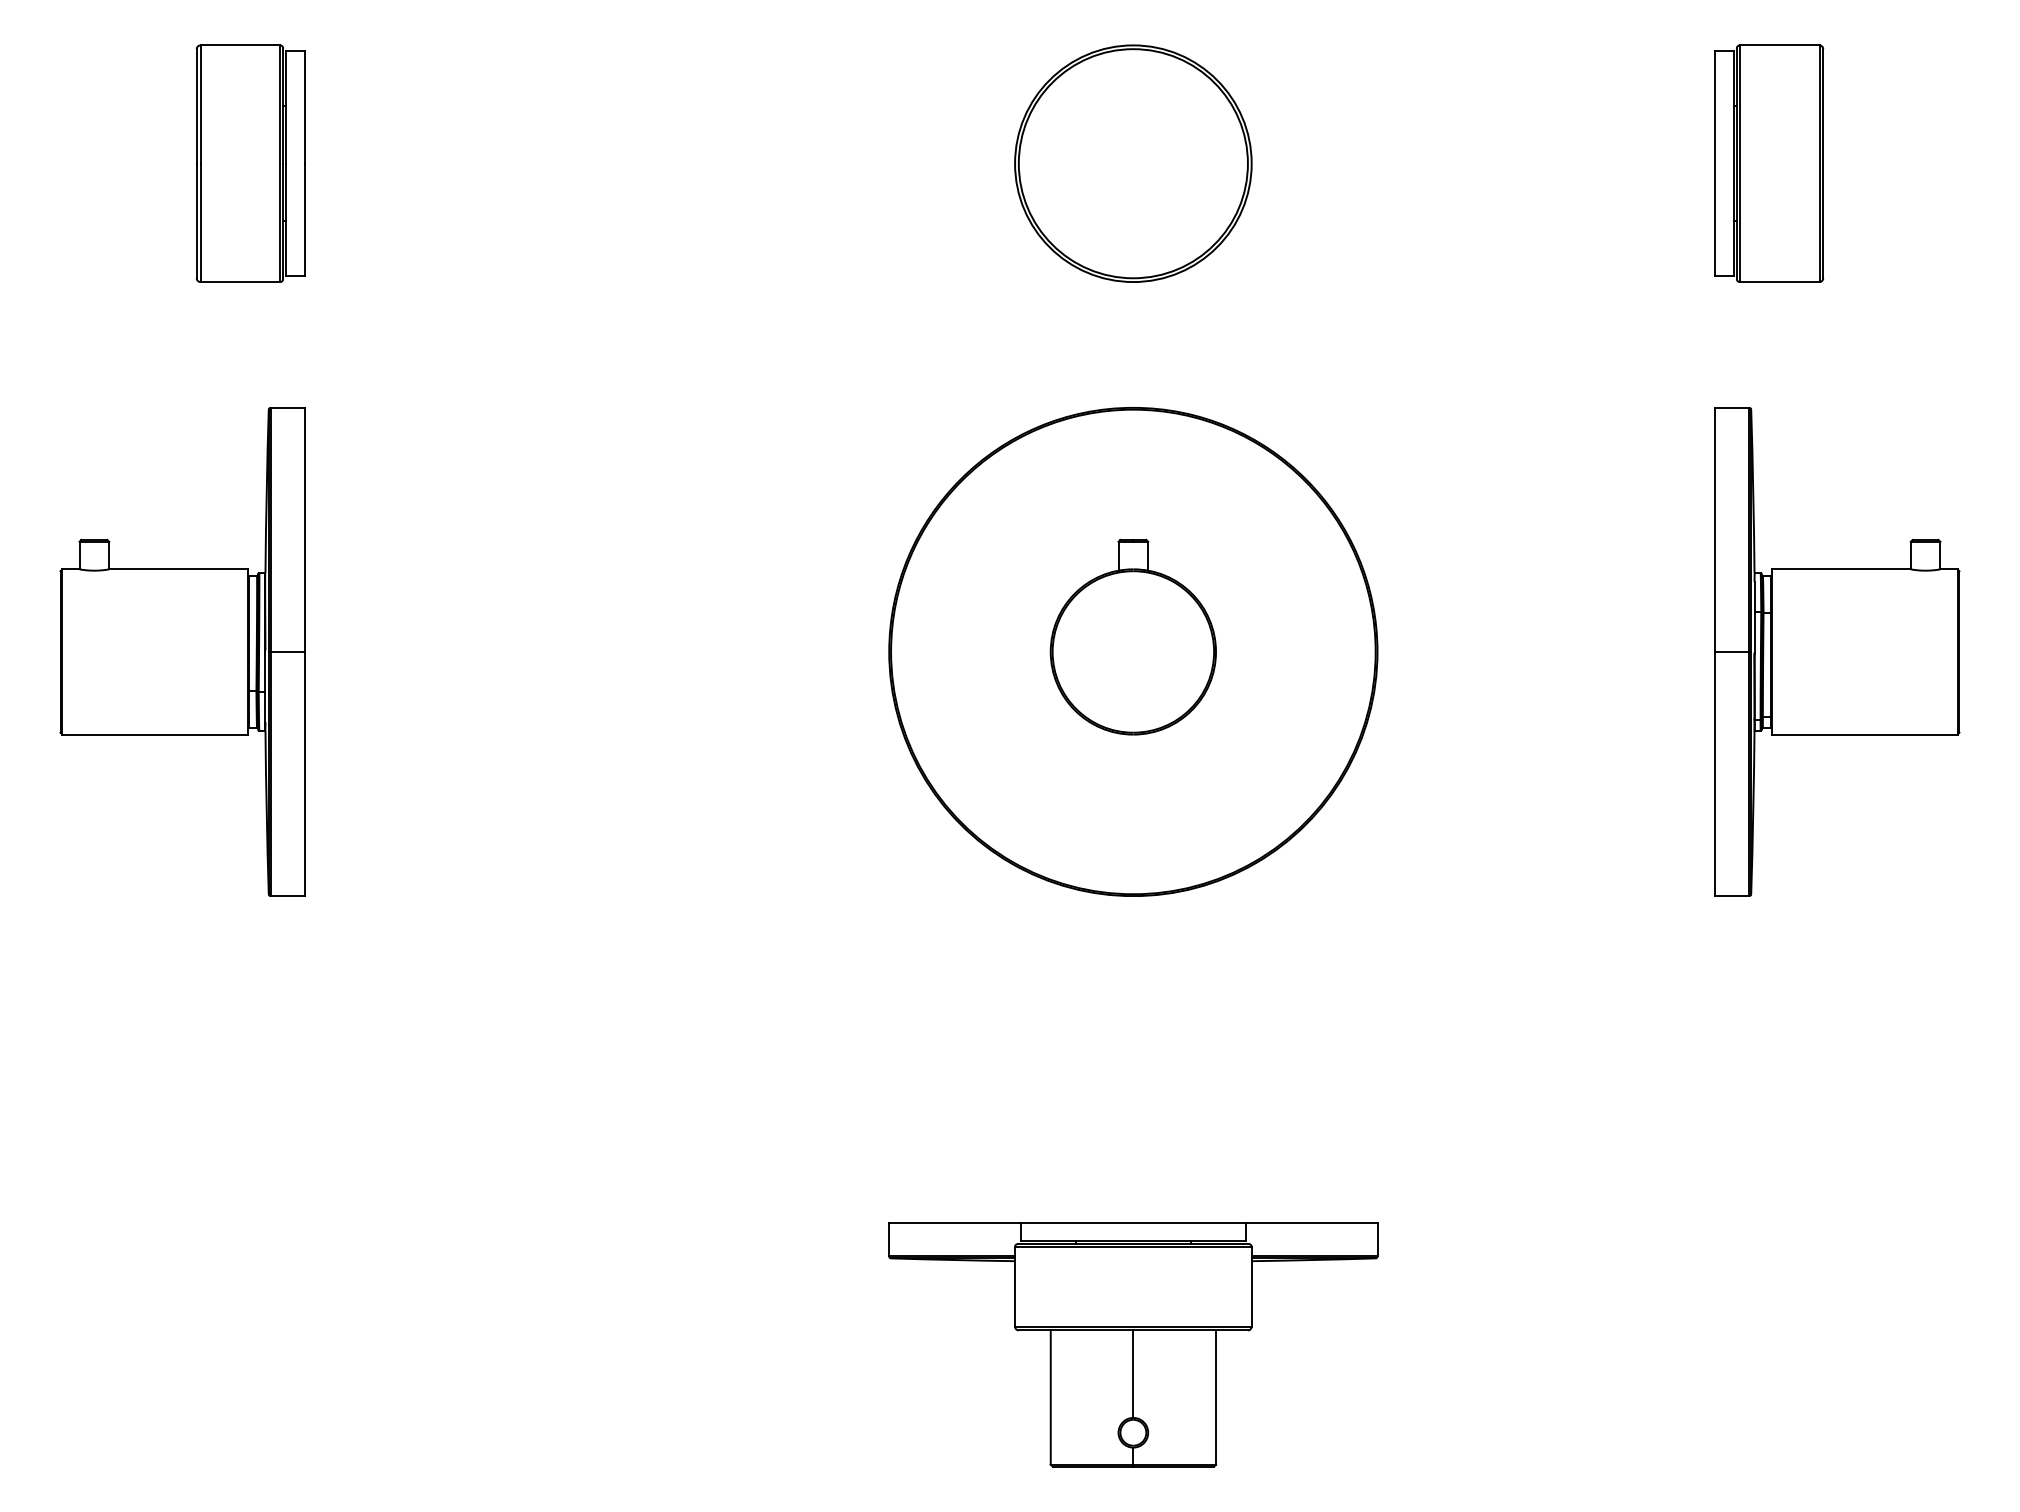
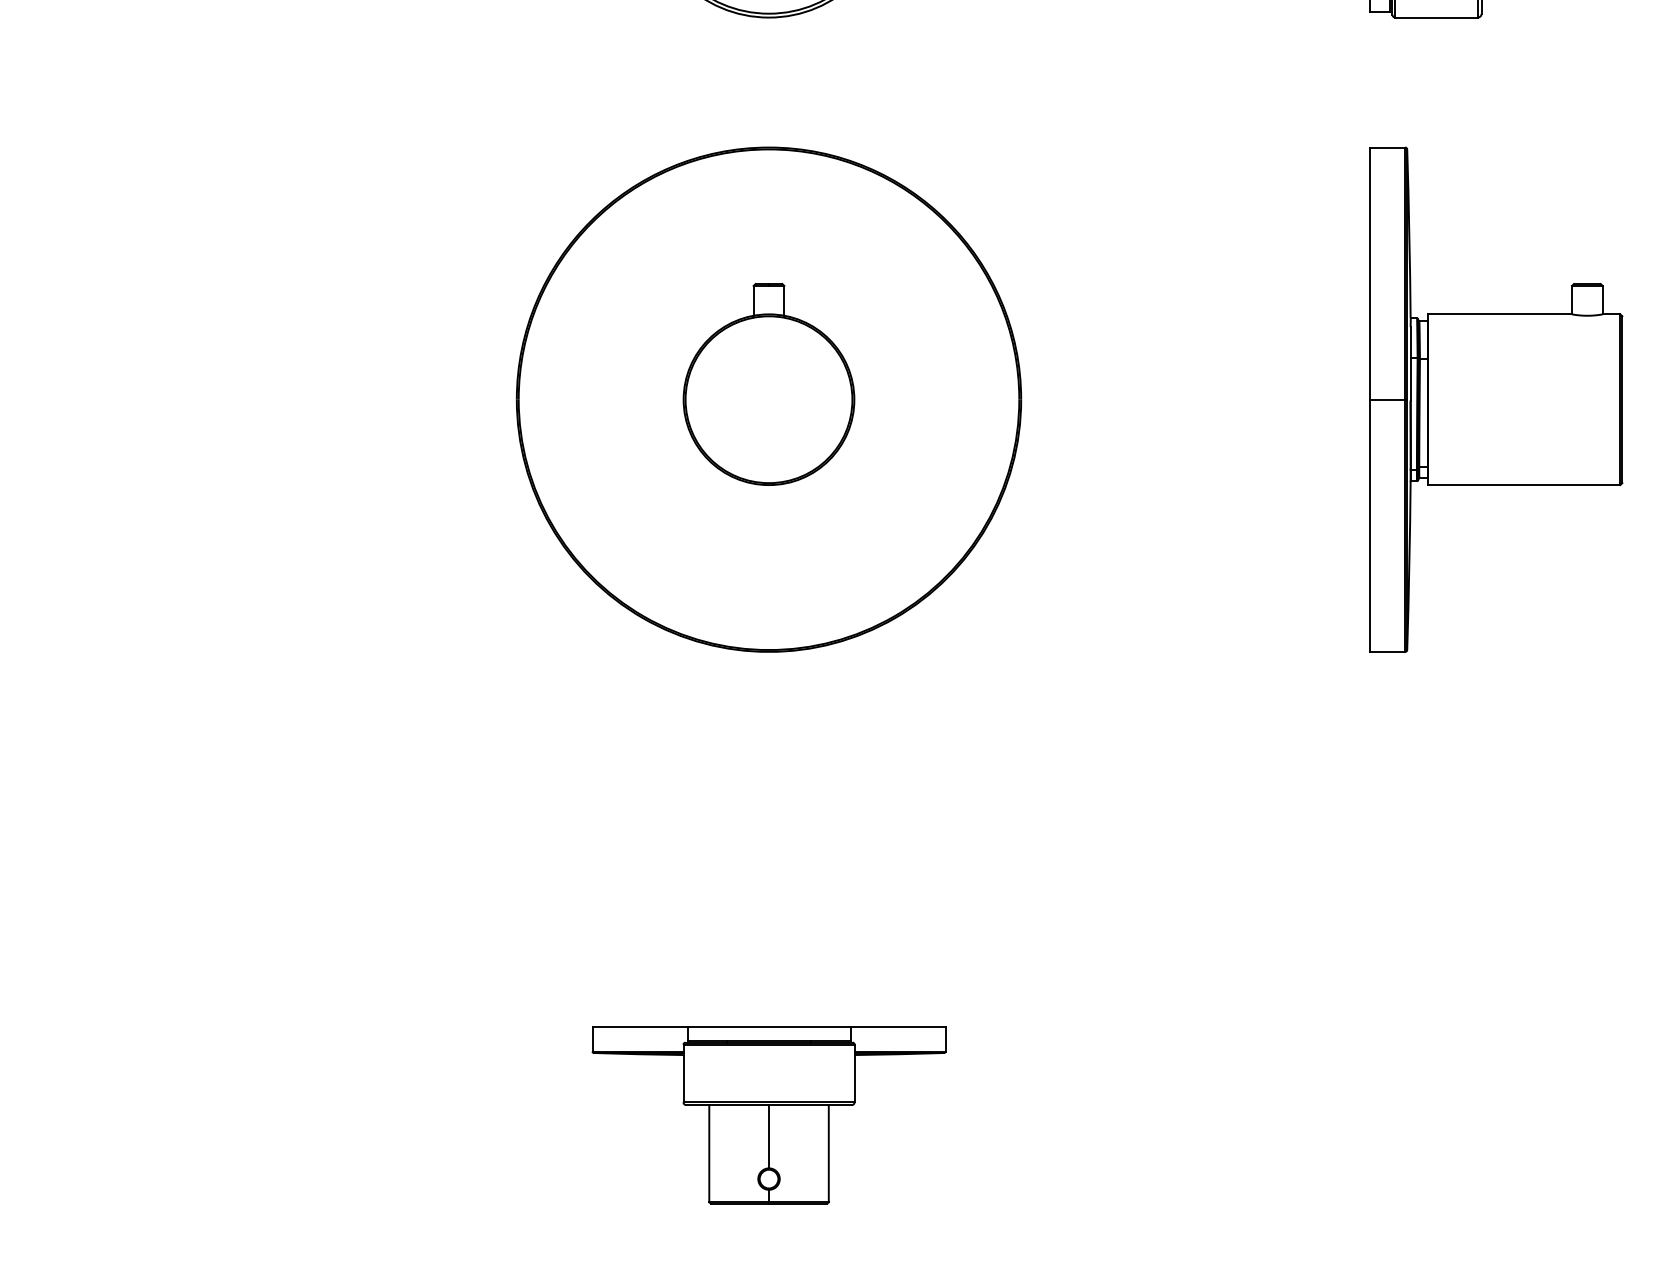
part: (1133, 1344) -> (769, 1115), size x0.7

